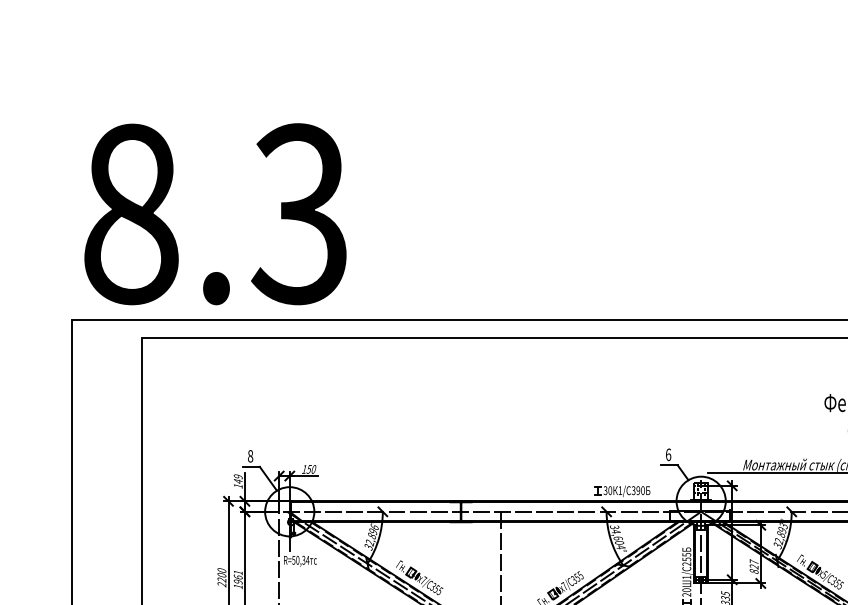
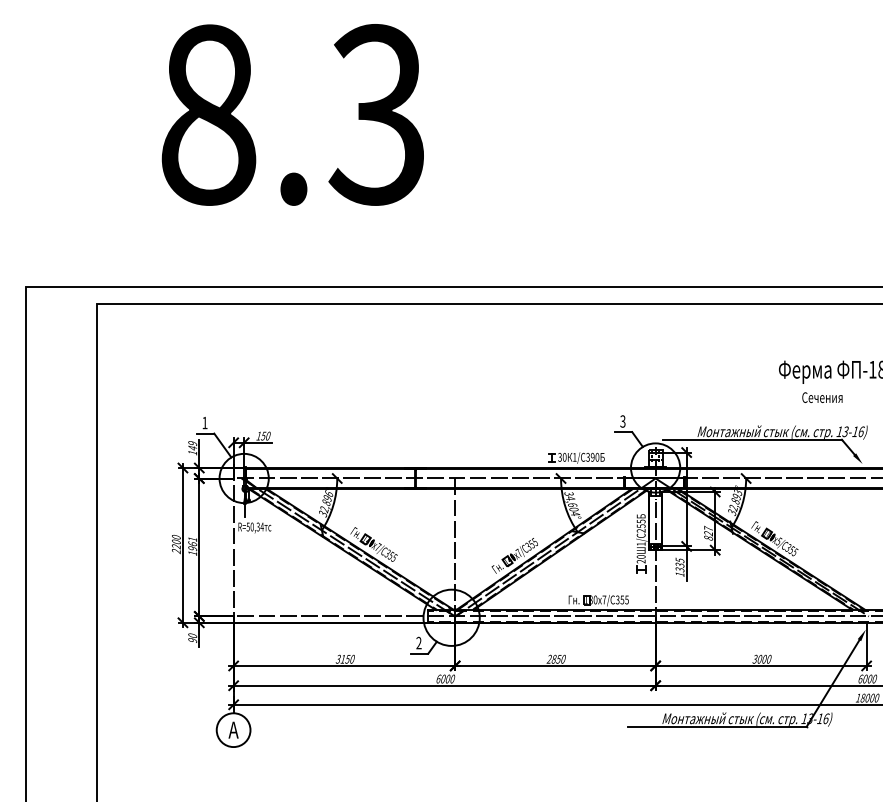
text: (215, 213) -> (292, 114), moved
text: (668, 454) -> (622, 421), 6 -> 3
text: (250, 455) -> (204, 422), 8 -> 1

